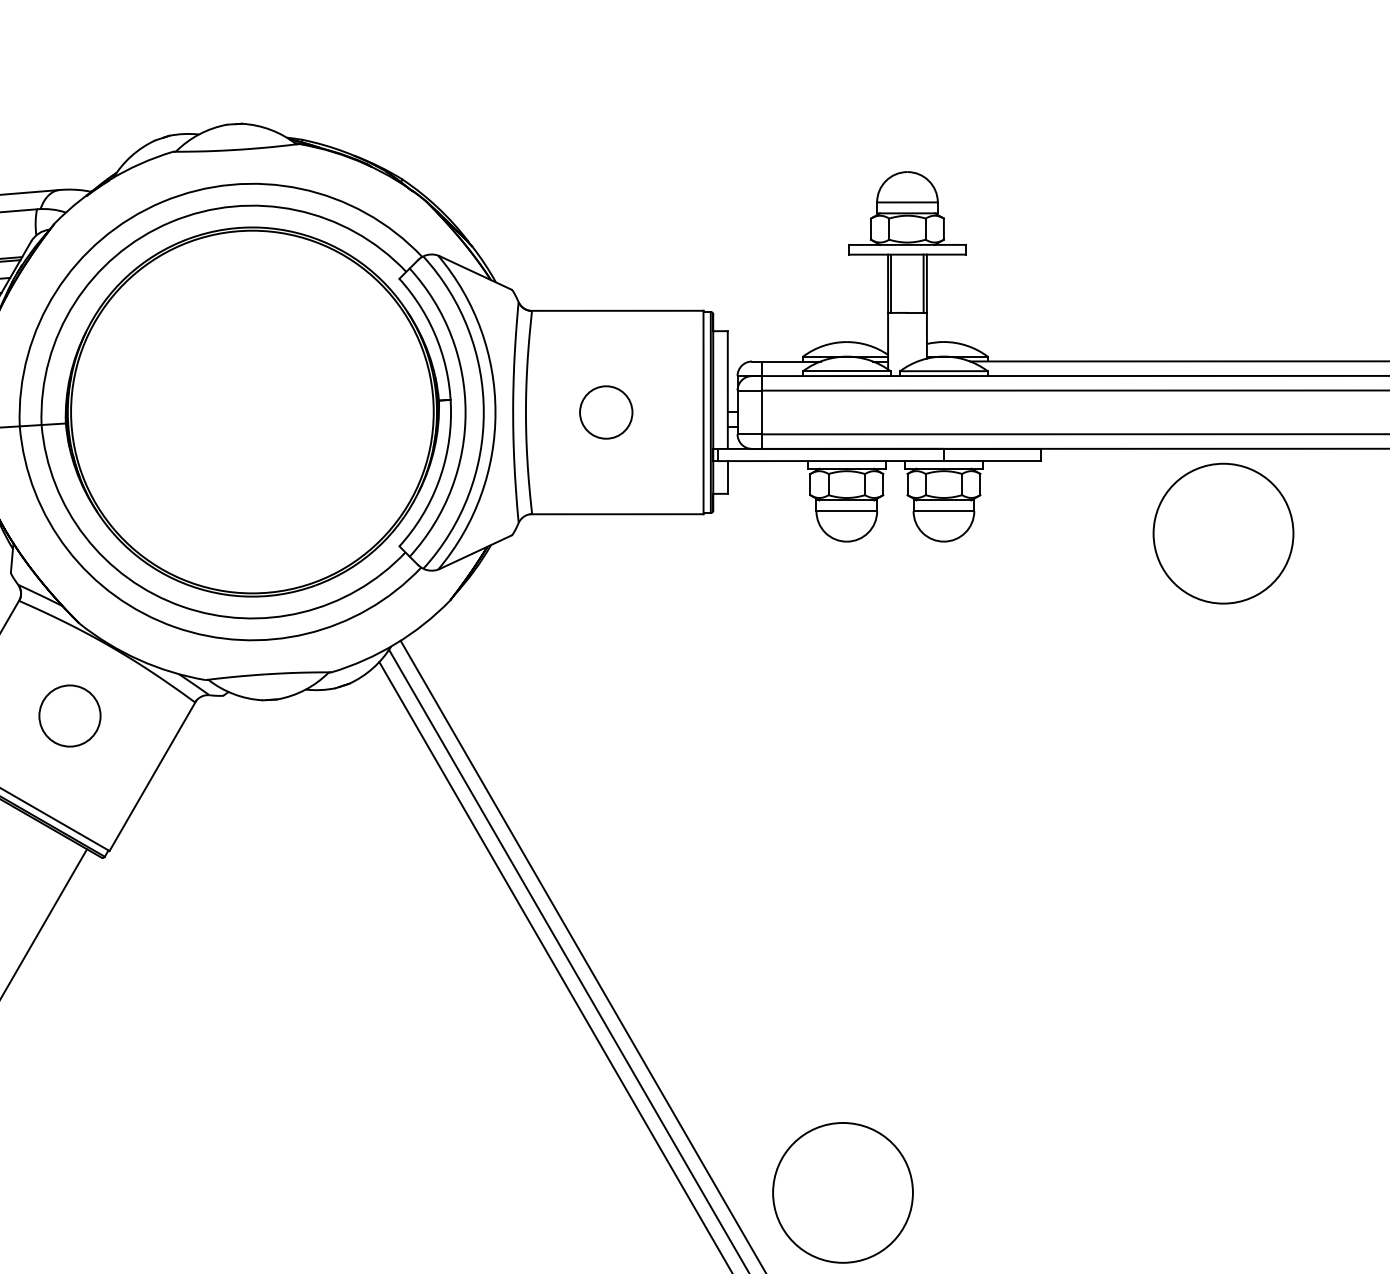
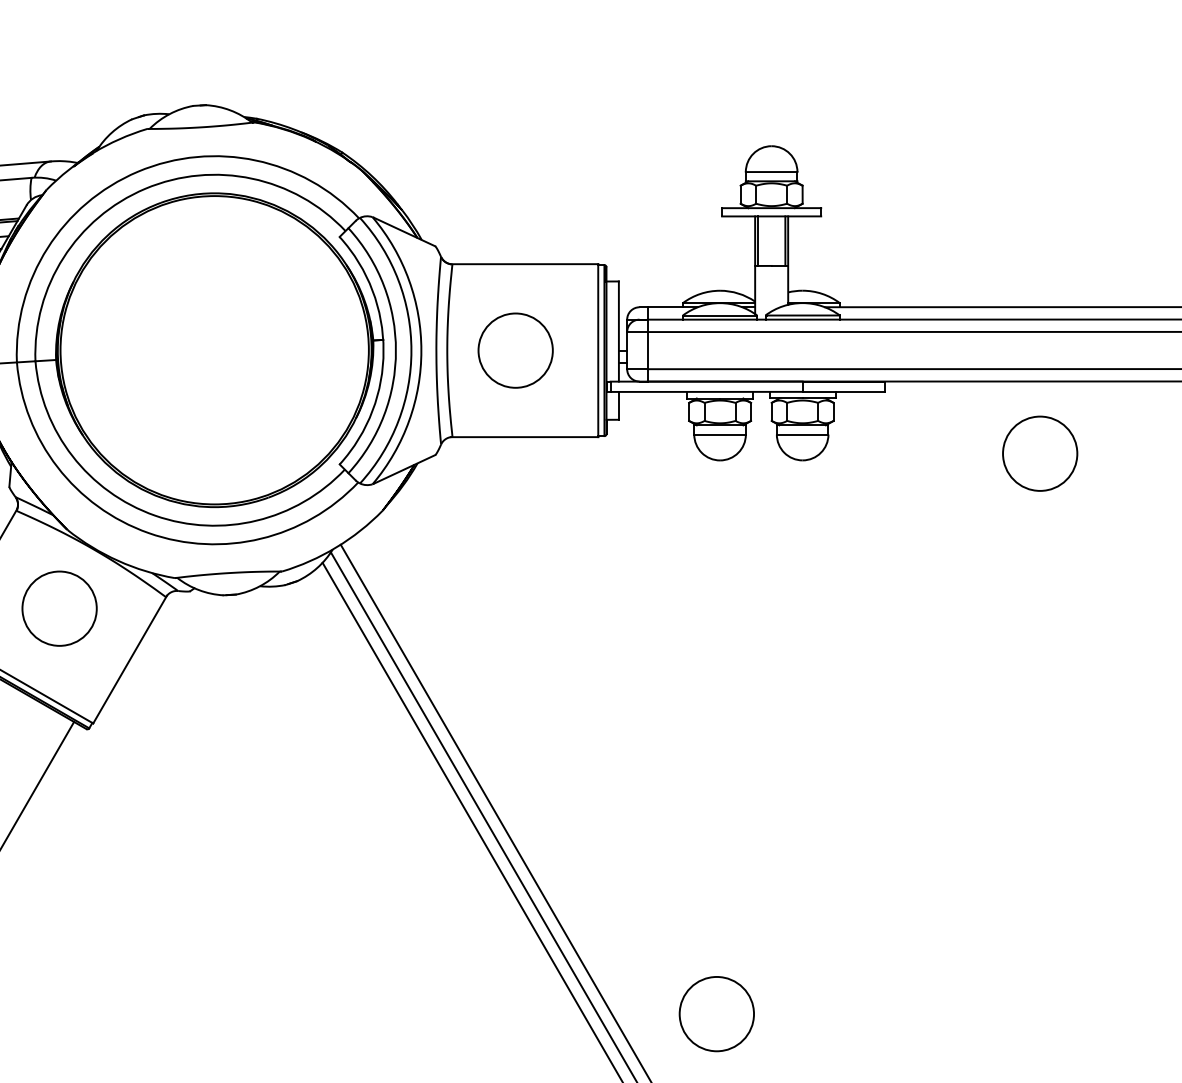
circle: (605, 412) -> (514, 350), size x1.67
circle: (1222, 533) -> (1039, 453), size x0.62
circle: (69, 715) -> (59, 608), size x1.43
circle: (842, 1192) -> (716, 1013), size x0.62

